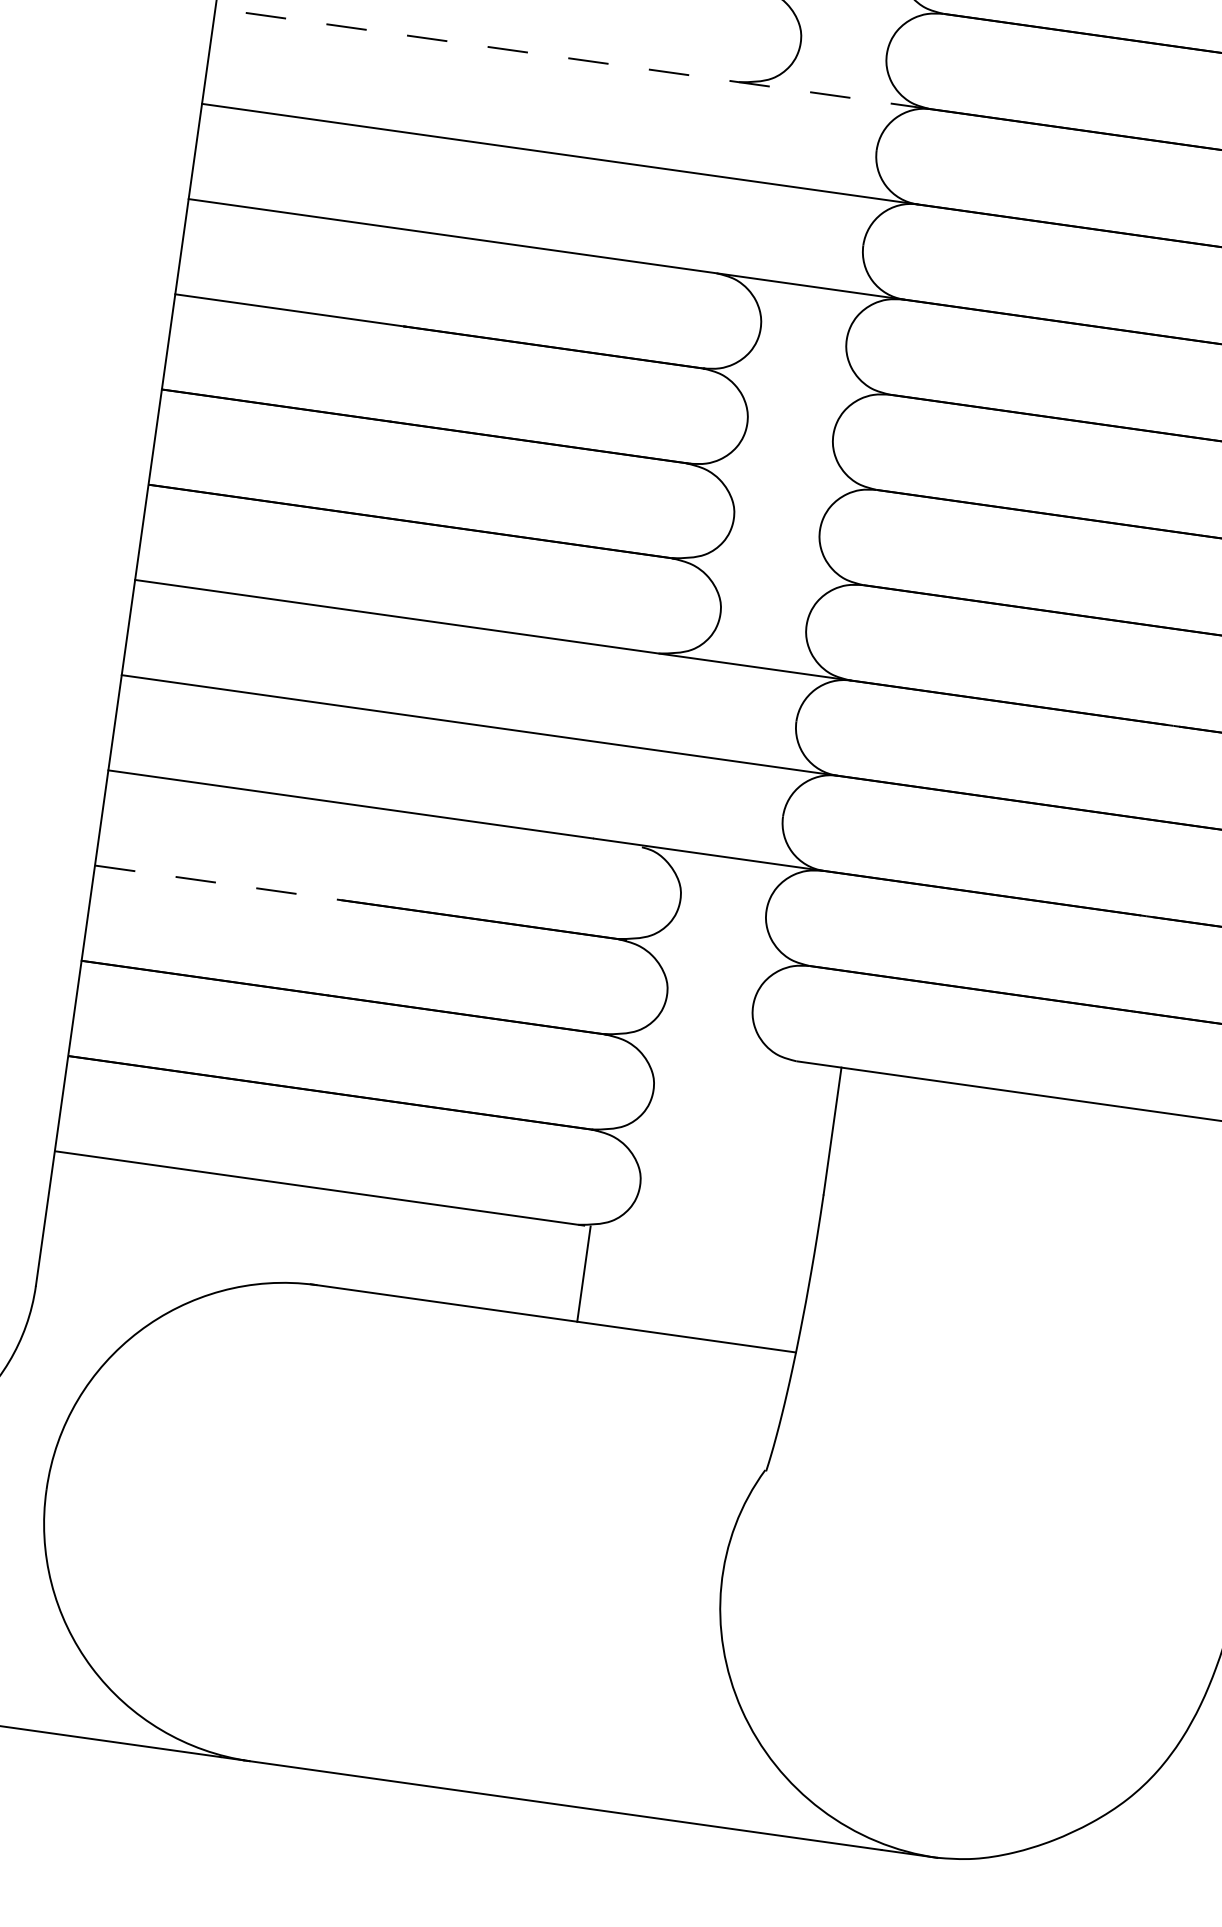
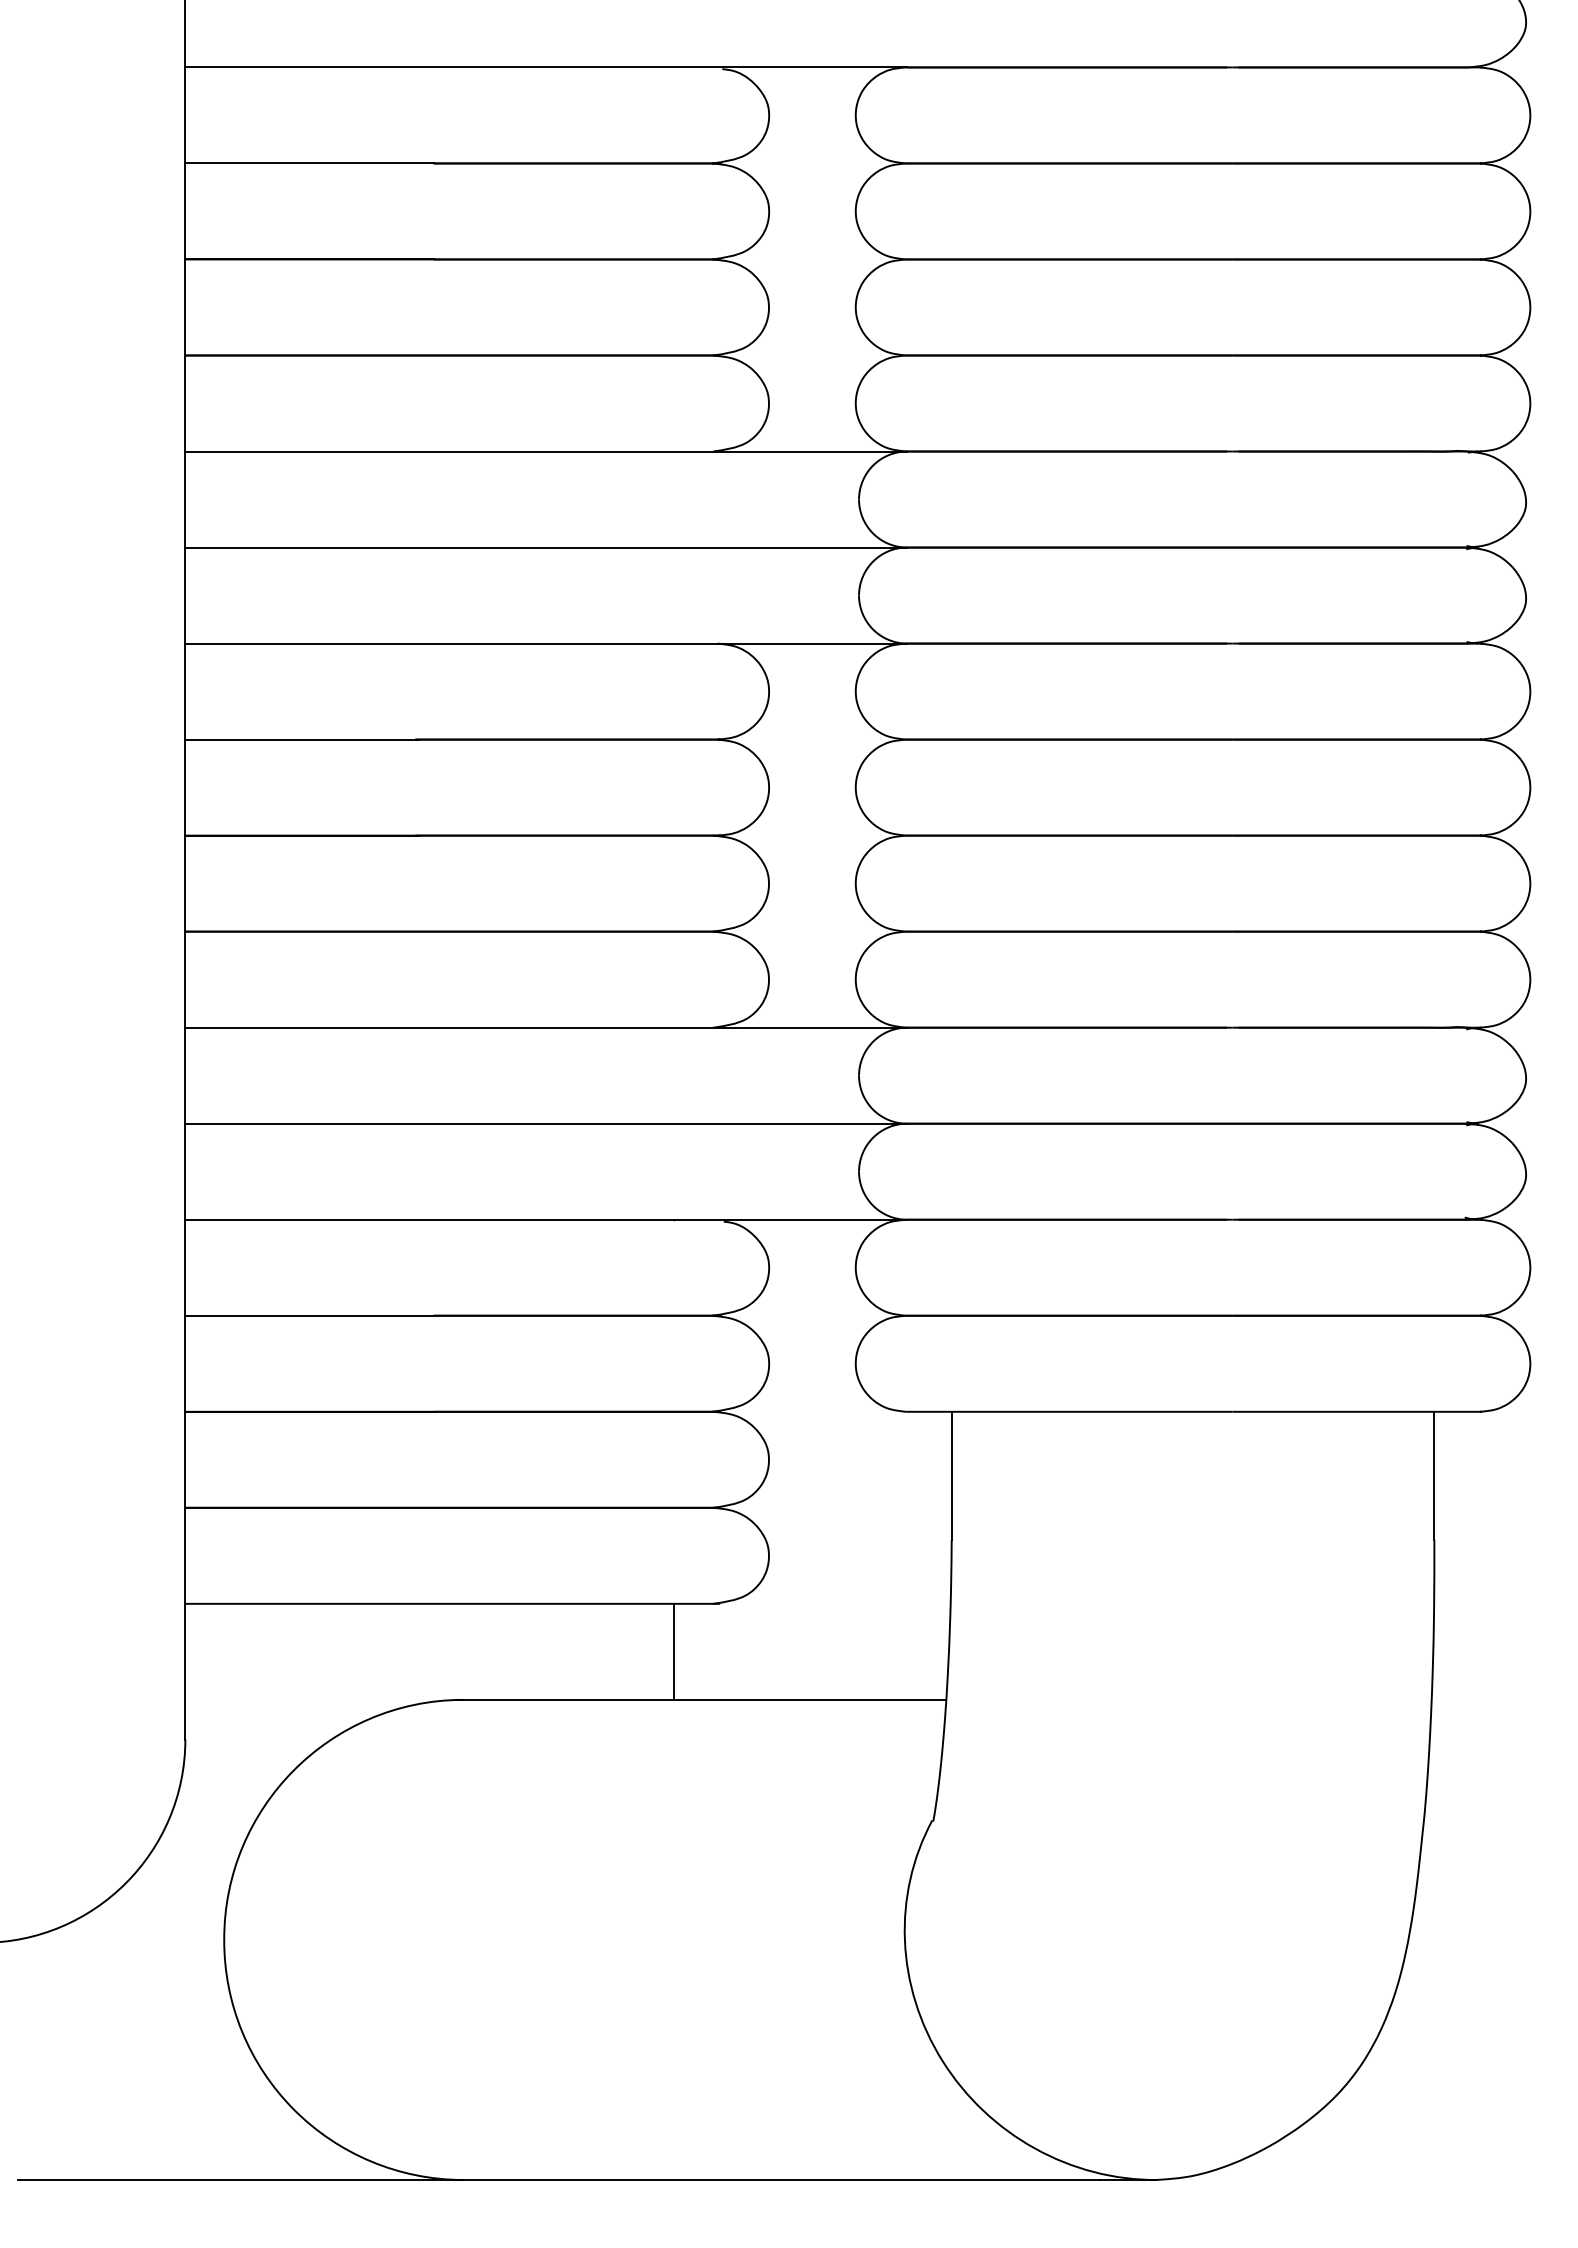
line: (573, 58) -> (546, 451), dashed -> solid
line: (218, 882) -> (309, 1315), dashed -> solid
line: (583, 1273) -> (673, 1651), moved

